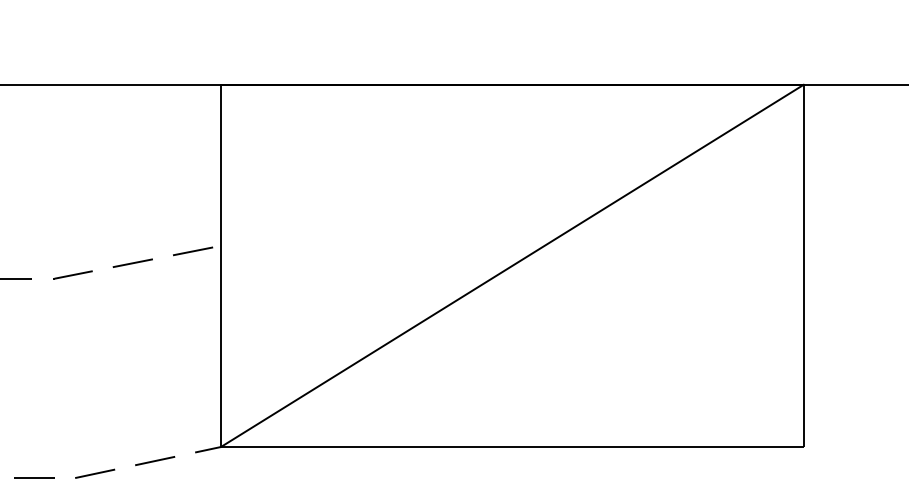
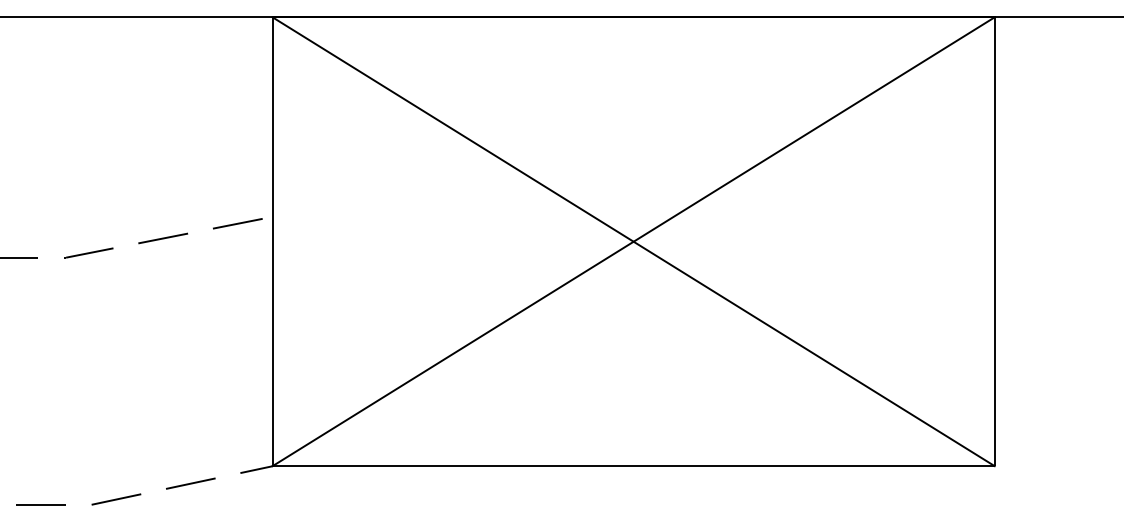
line: (512, 265) -> (633, 241), added

